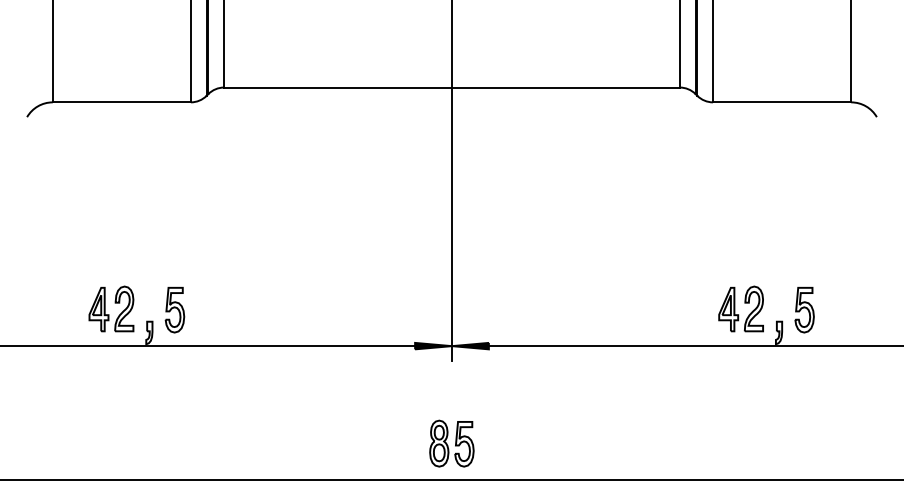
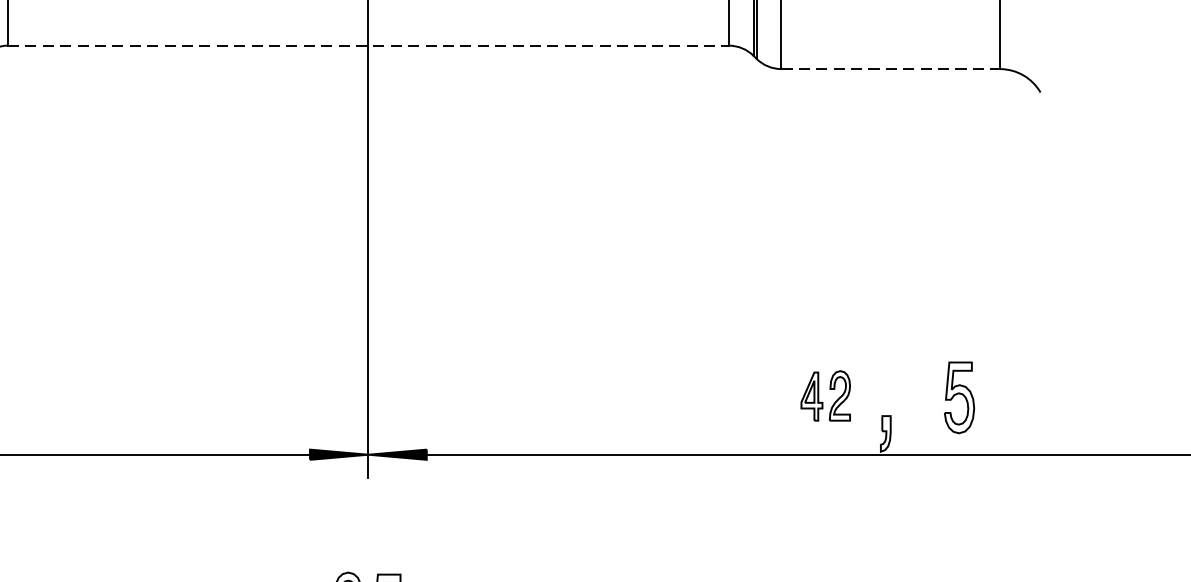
line: (451, 87) -> (367, 45), solid -> dashed
line: (782, 102) -> (891, 69), solid -> dashed
part: (740, 308) -> (824, 395), size x0.7
part: (804, 309) -> (959, 396), moved

